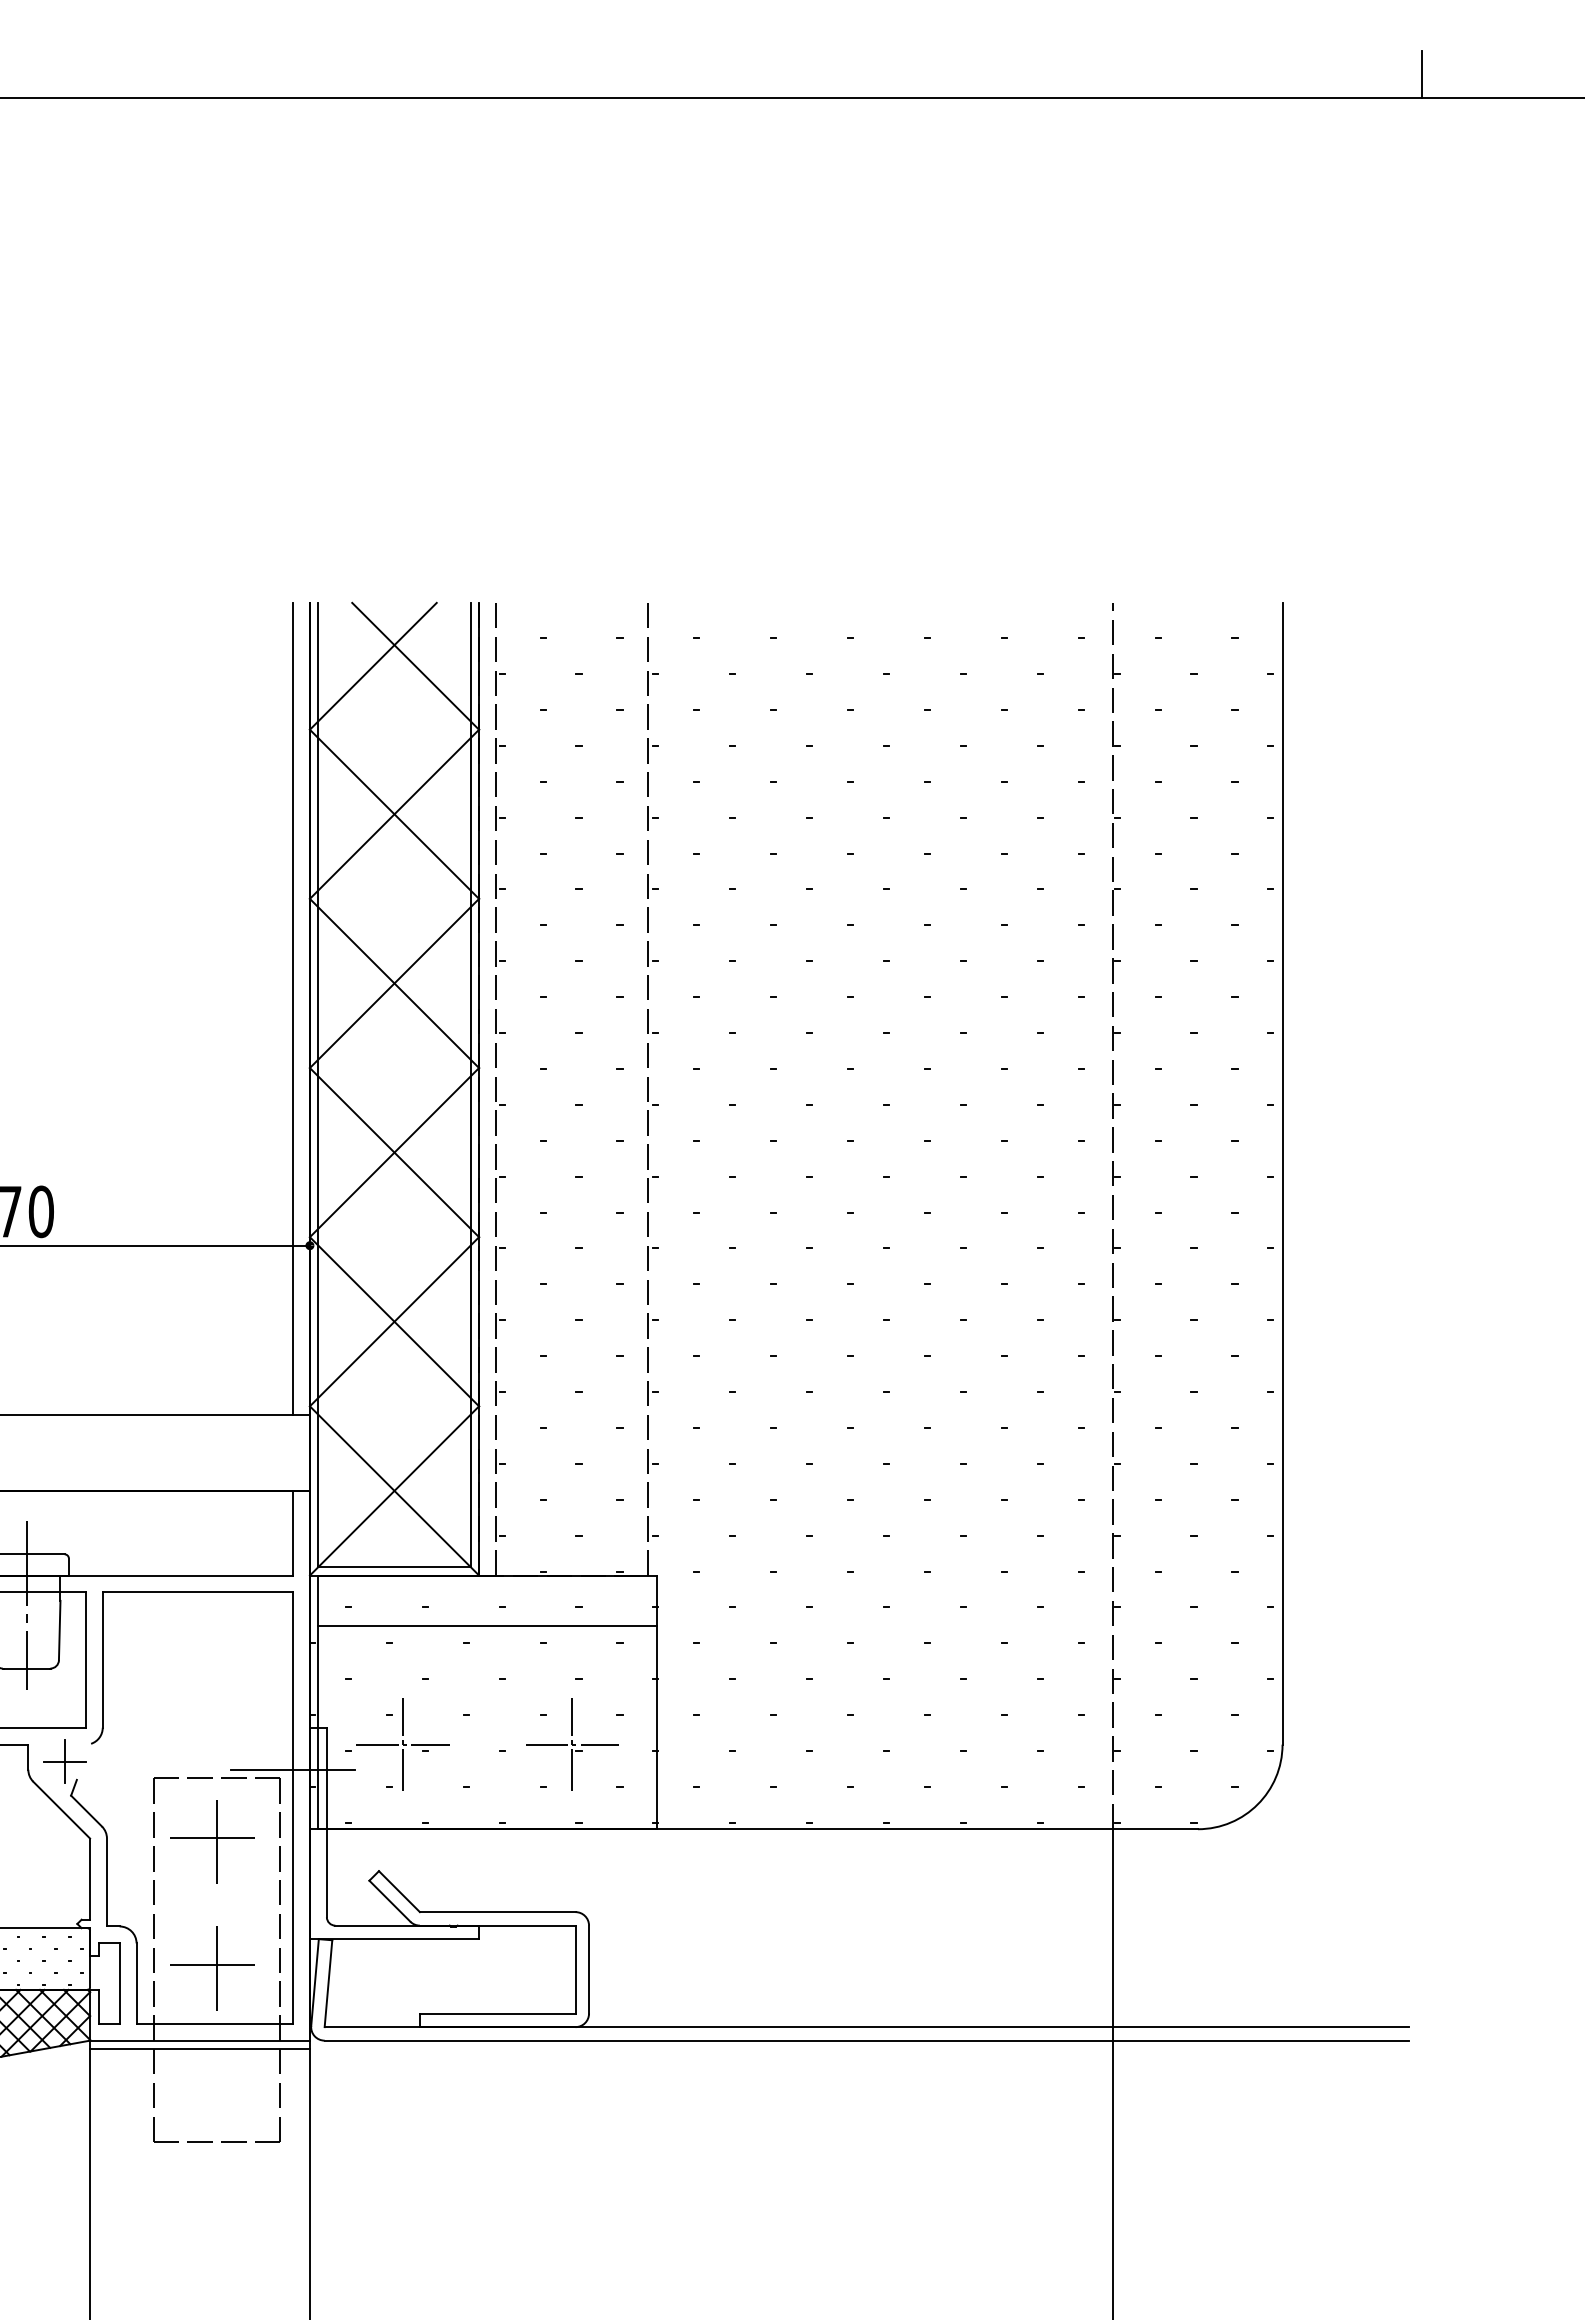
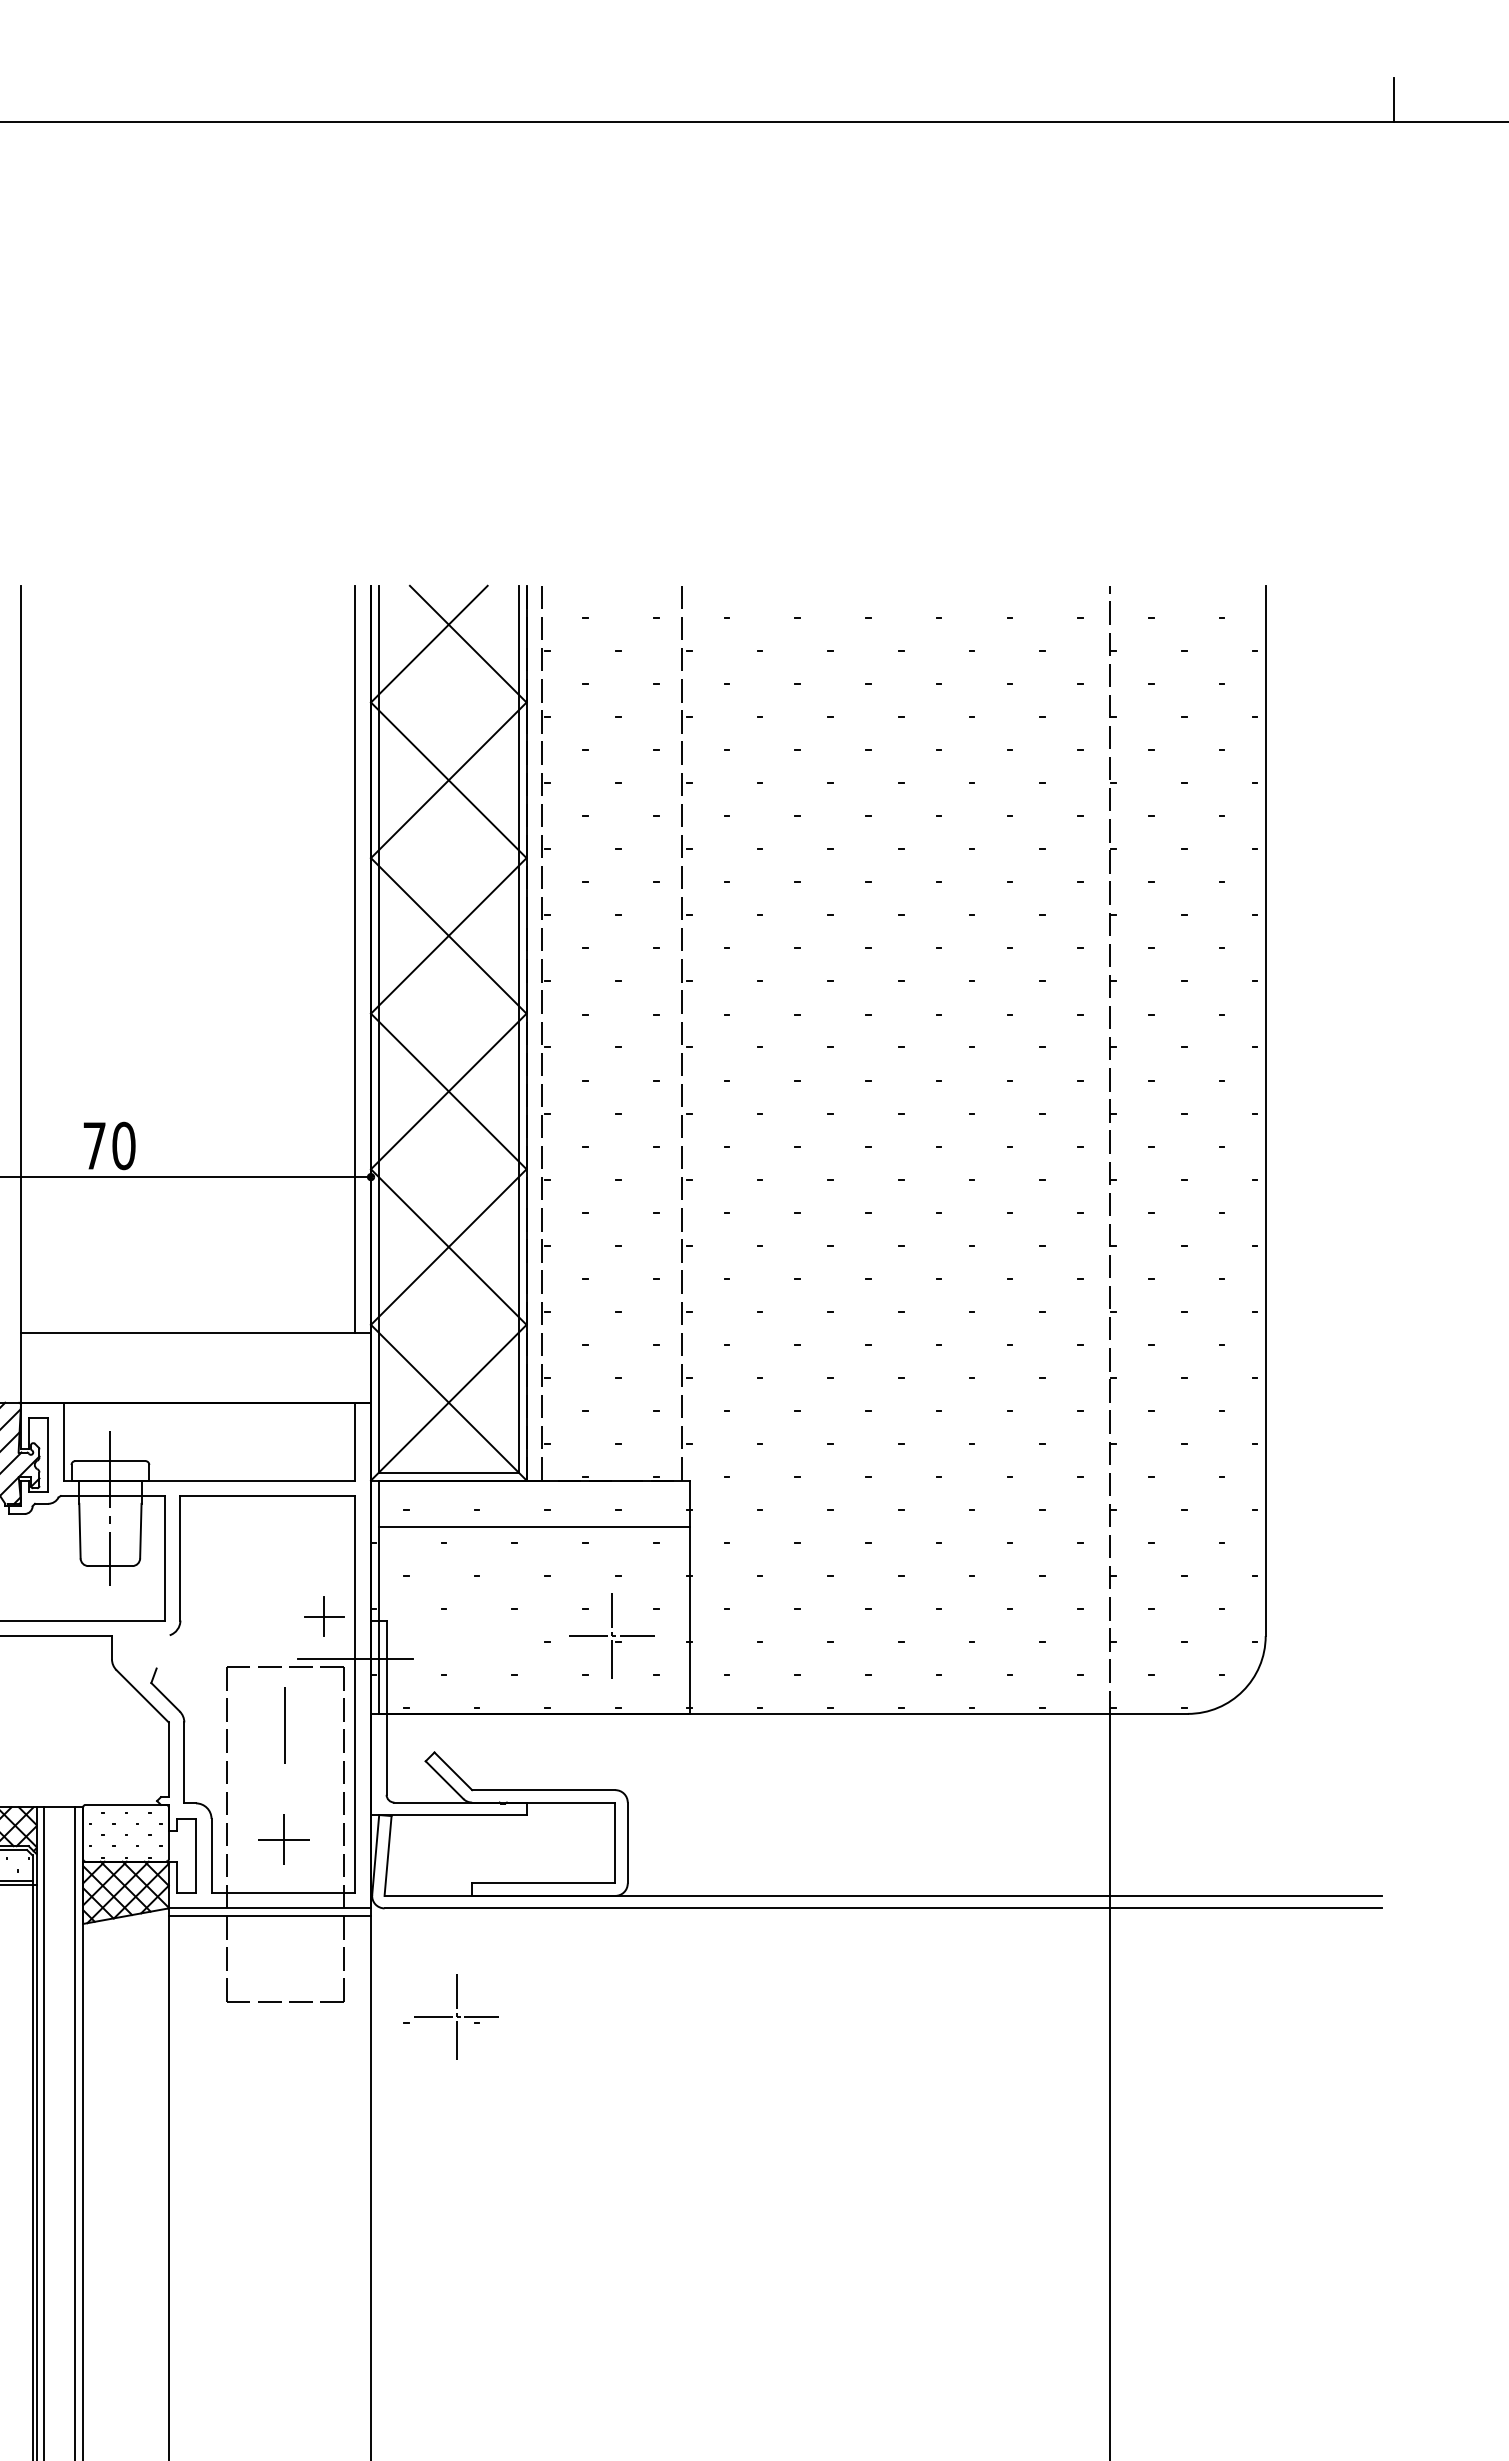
part: (396, 1744) -> (450, 2016), moved
part: (64, 1761) -> (324, 1616), moved
line: (216, 1837) -> (285, 1721), removed
part: (212, 1967) -> (281, 1841), size x0.6

